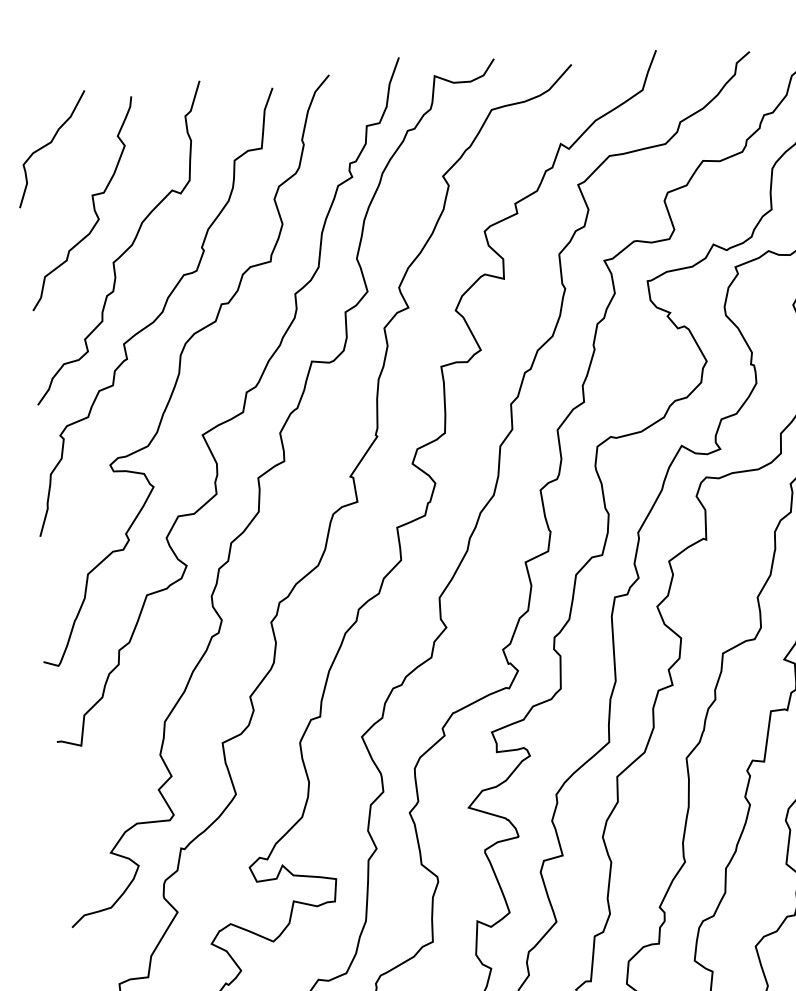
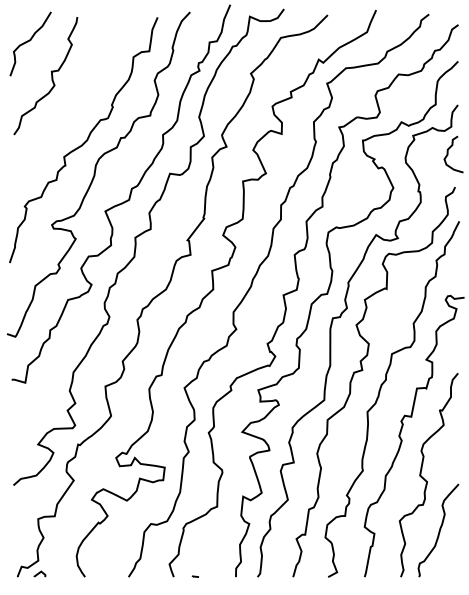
curve: (125, 249) -> (68, 103), removed

